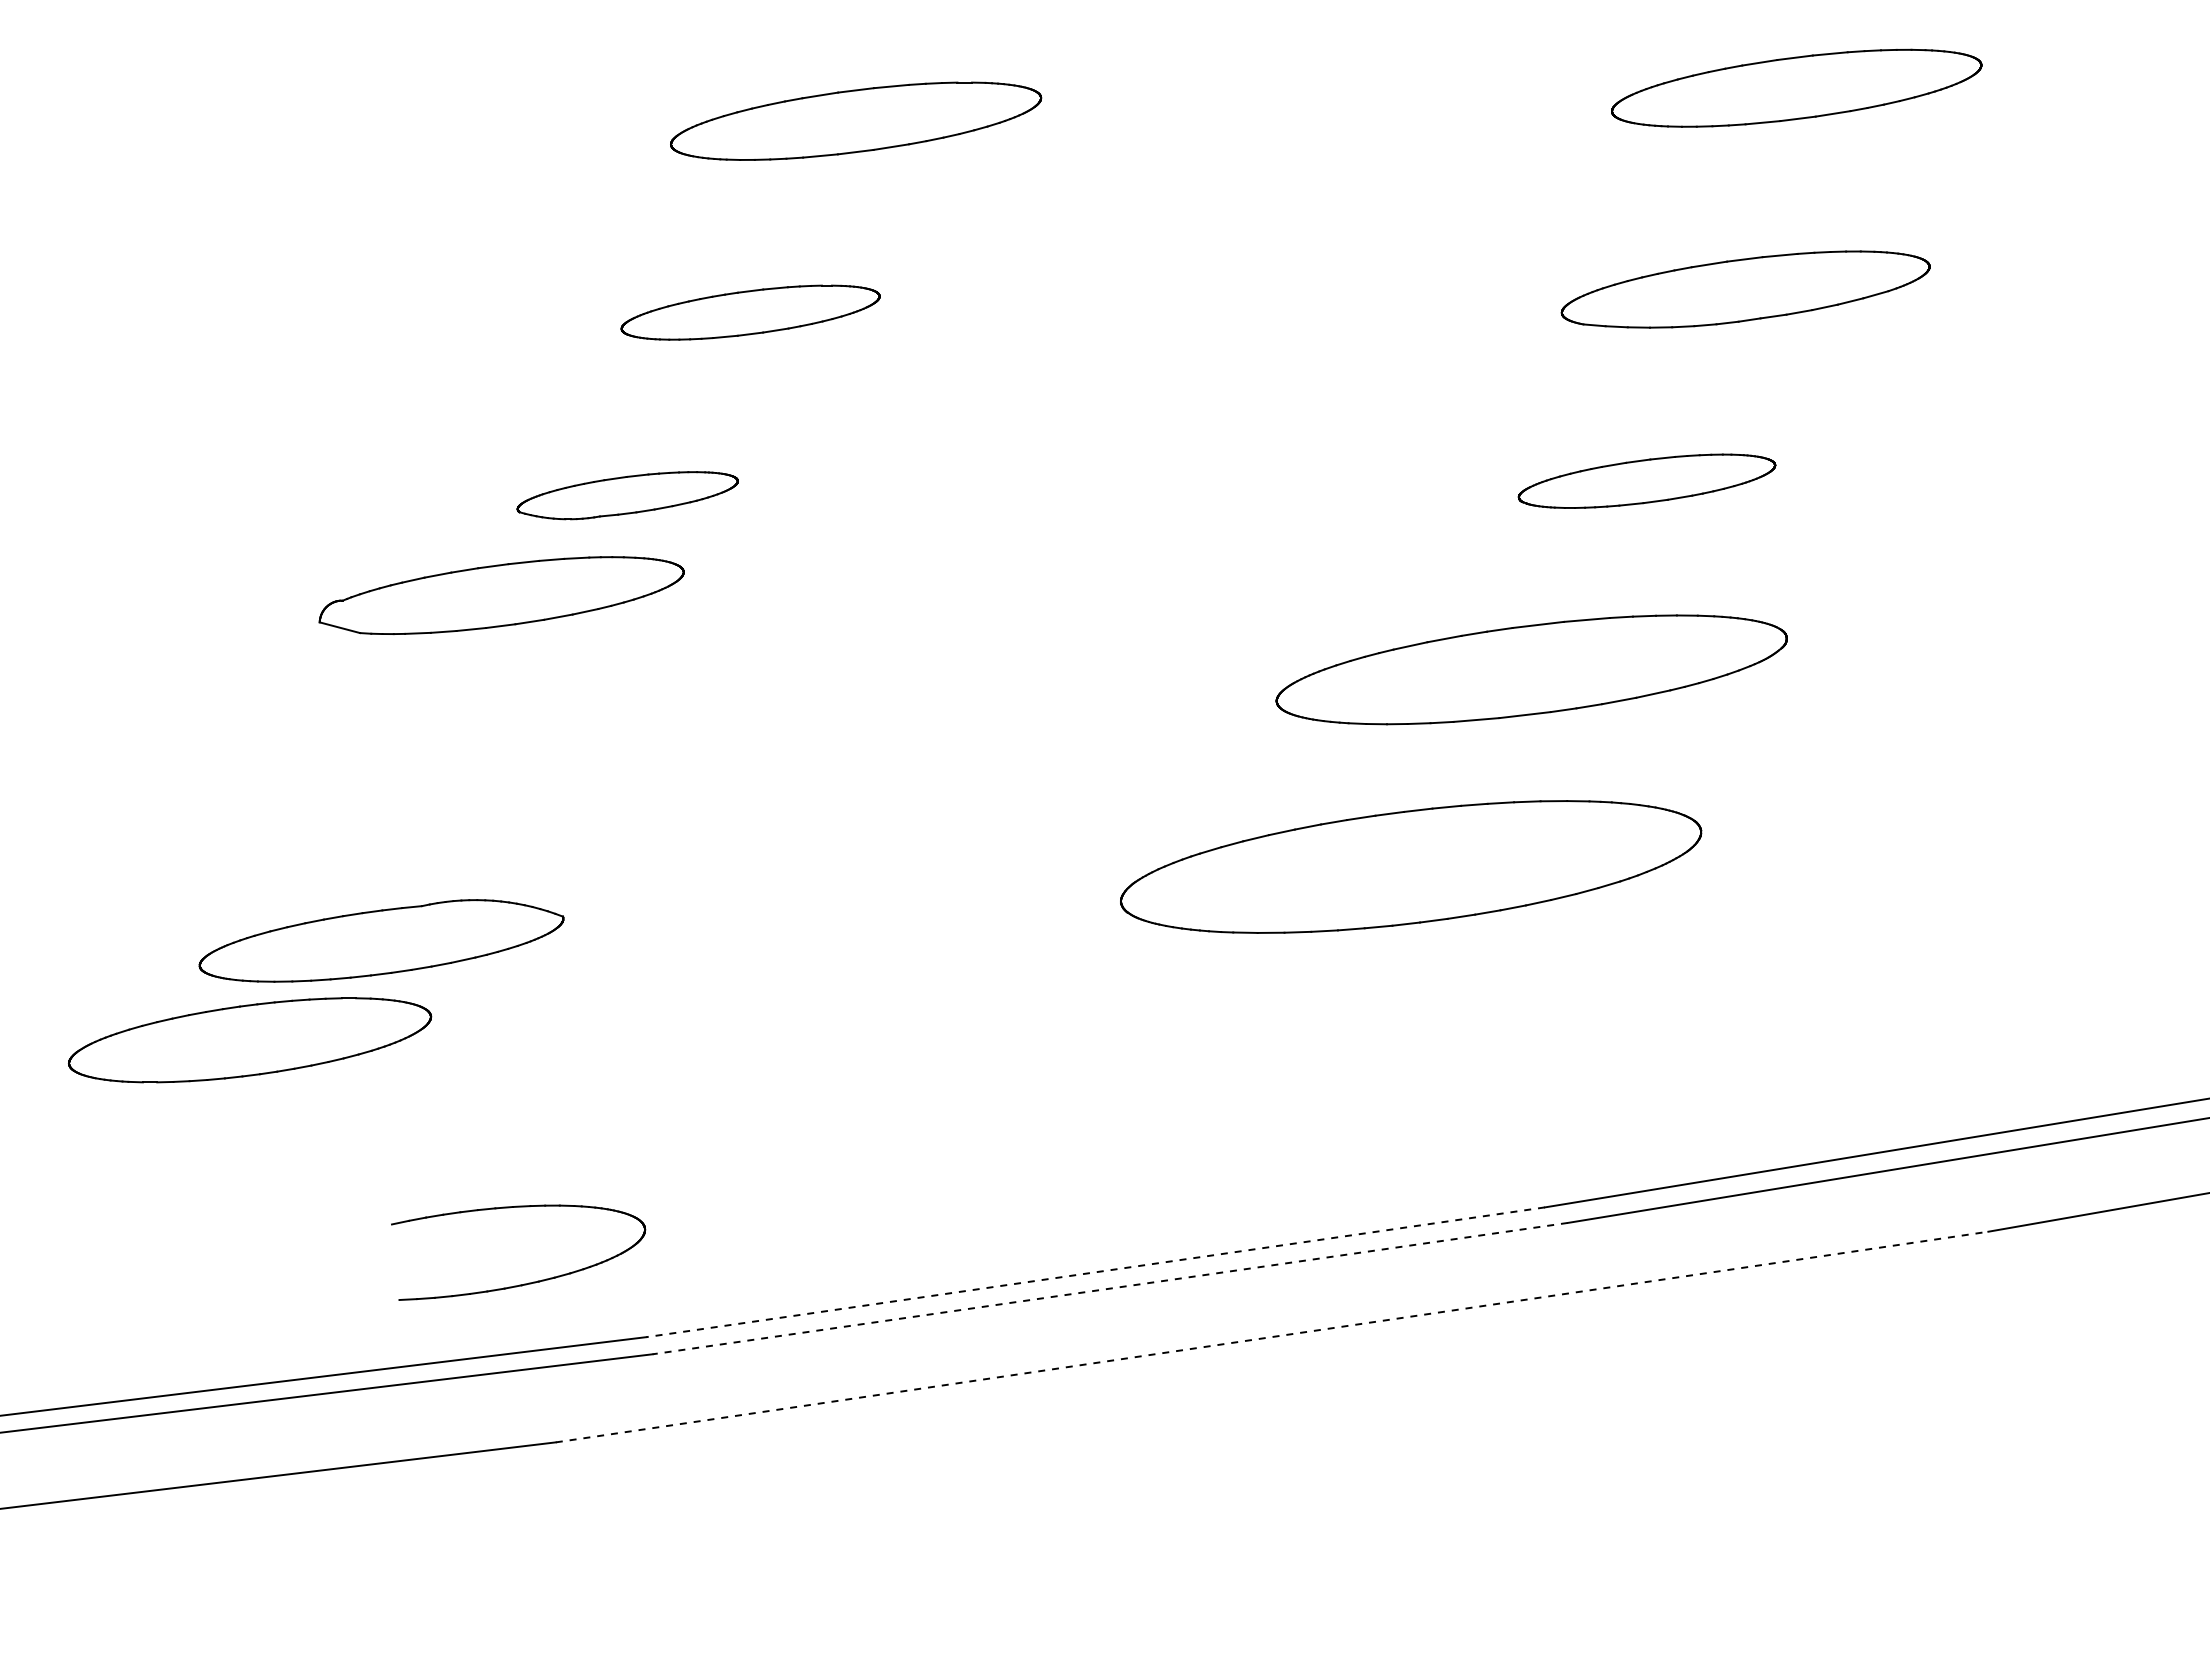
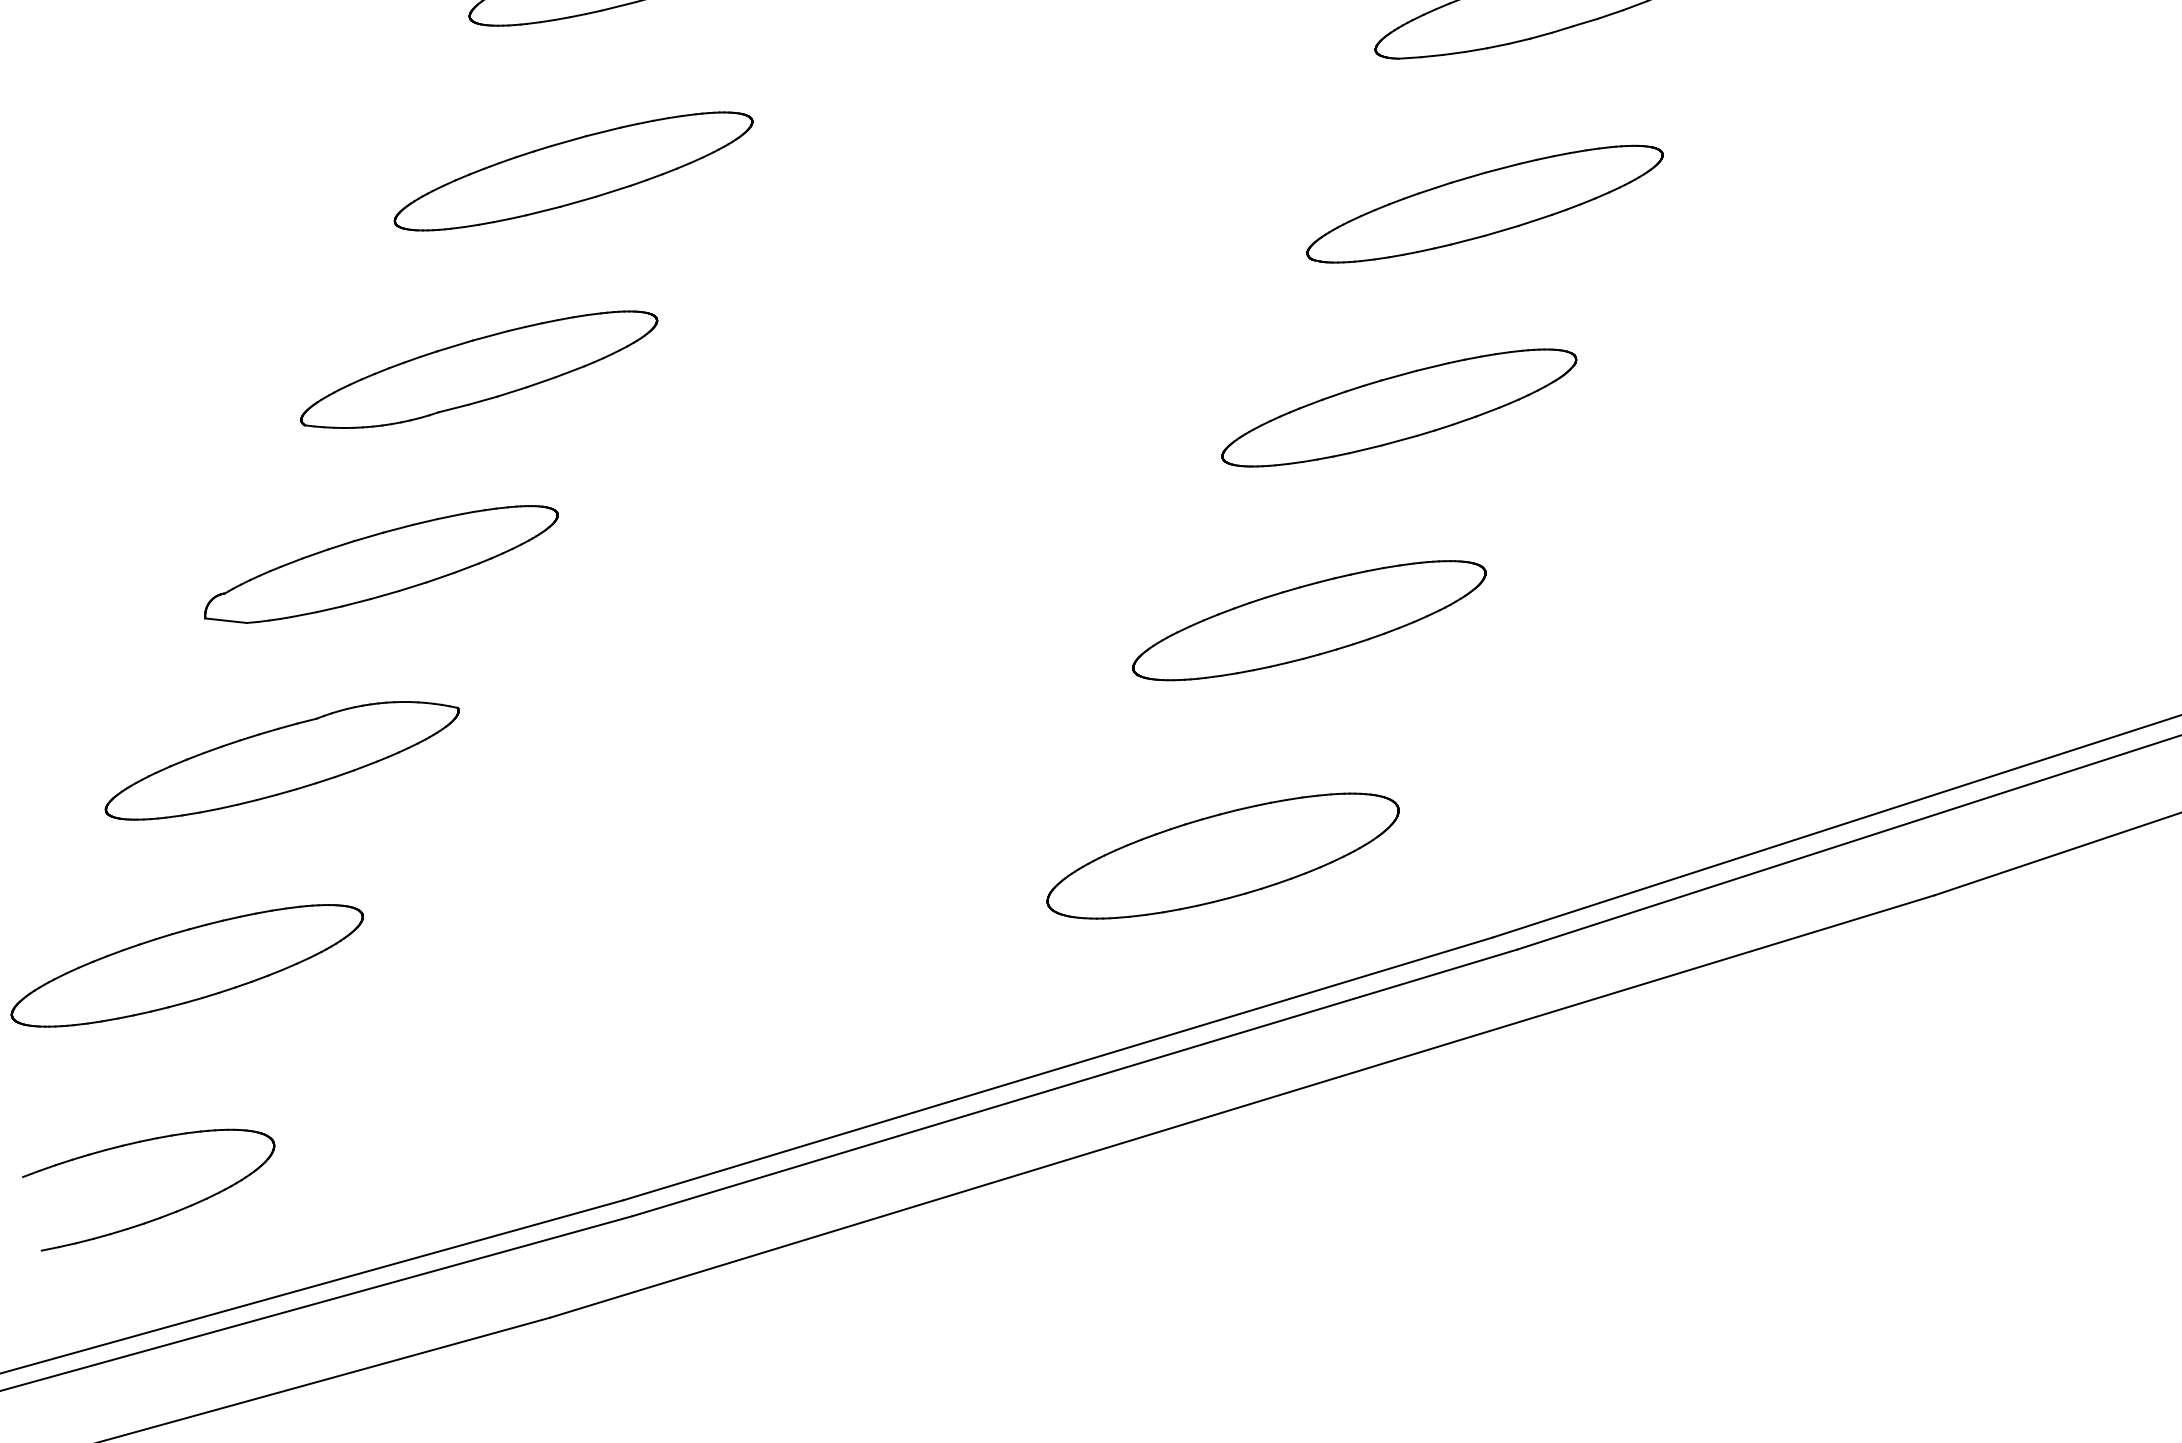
part: (750, 312) -> (573, 171), size x1.43
part: (1646, 481) -> (1484, 204), size x1.43
part: (627, 495) -> (479, 370), size x1.67
part: (501, 595) -> (381, 564), moved
part: (1531, 669) -> (1398, 407), size x0.71
part: (1410, 866) -> (1308, 620), size x0.62
part: (381, 940) -> (281, 758), moved
part: (1290, 1086) -> (1223, 856), added
line: (1095, 1272) -> (1058, 1069), dashed -> solid
part: (524, 1283) -> (162, 1215), moved
line: (1109, 1288) -> (1074, 1082), dashed -> solid
line: (1272, 1337) -> (1242, 1106), dashed -> solid

